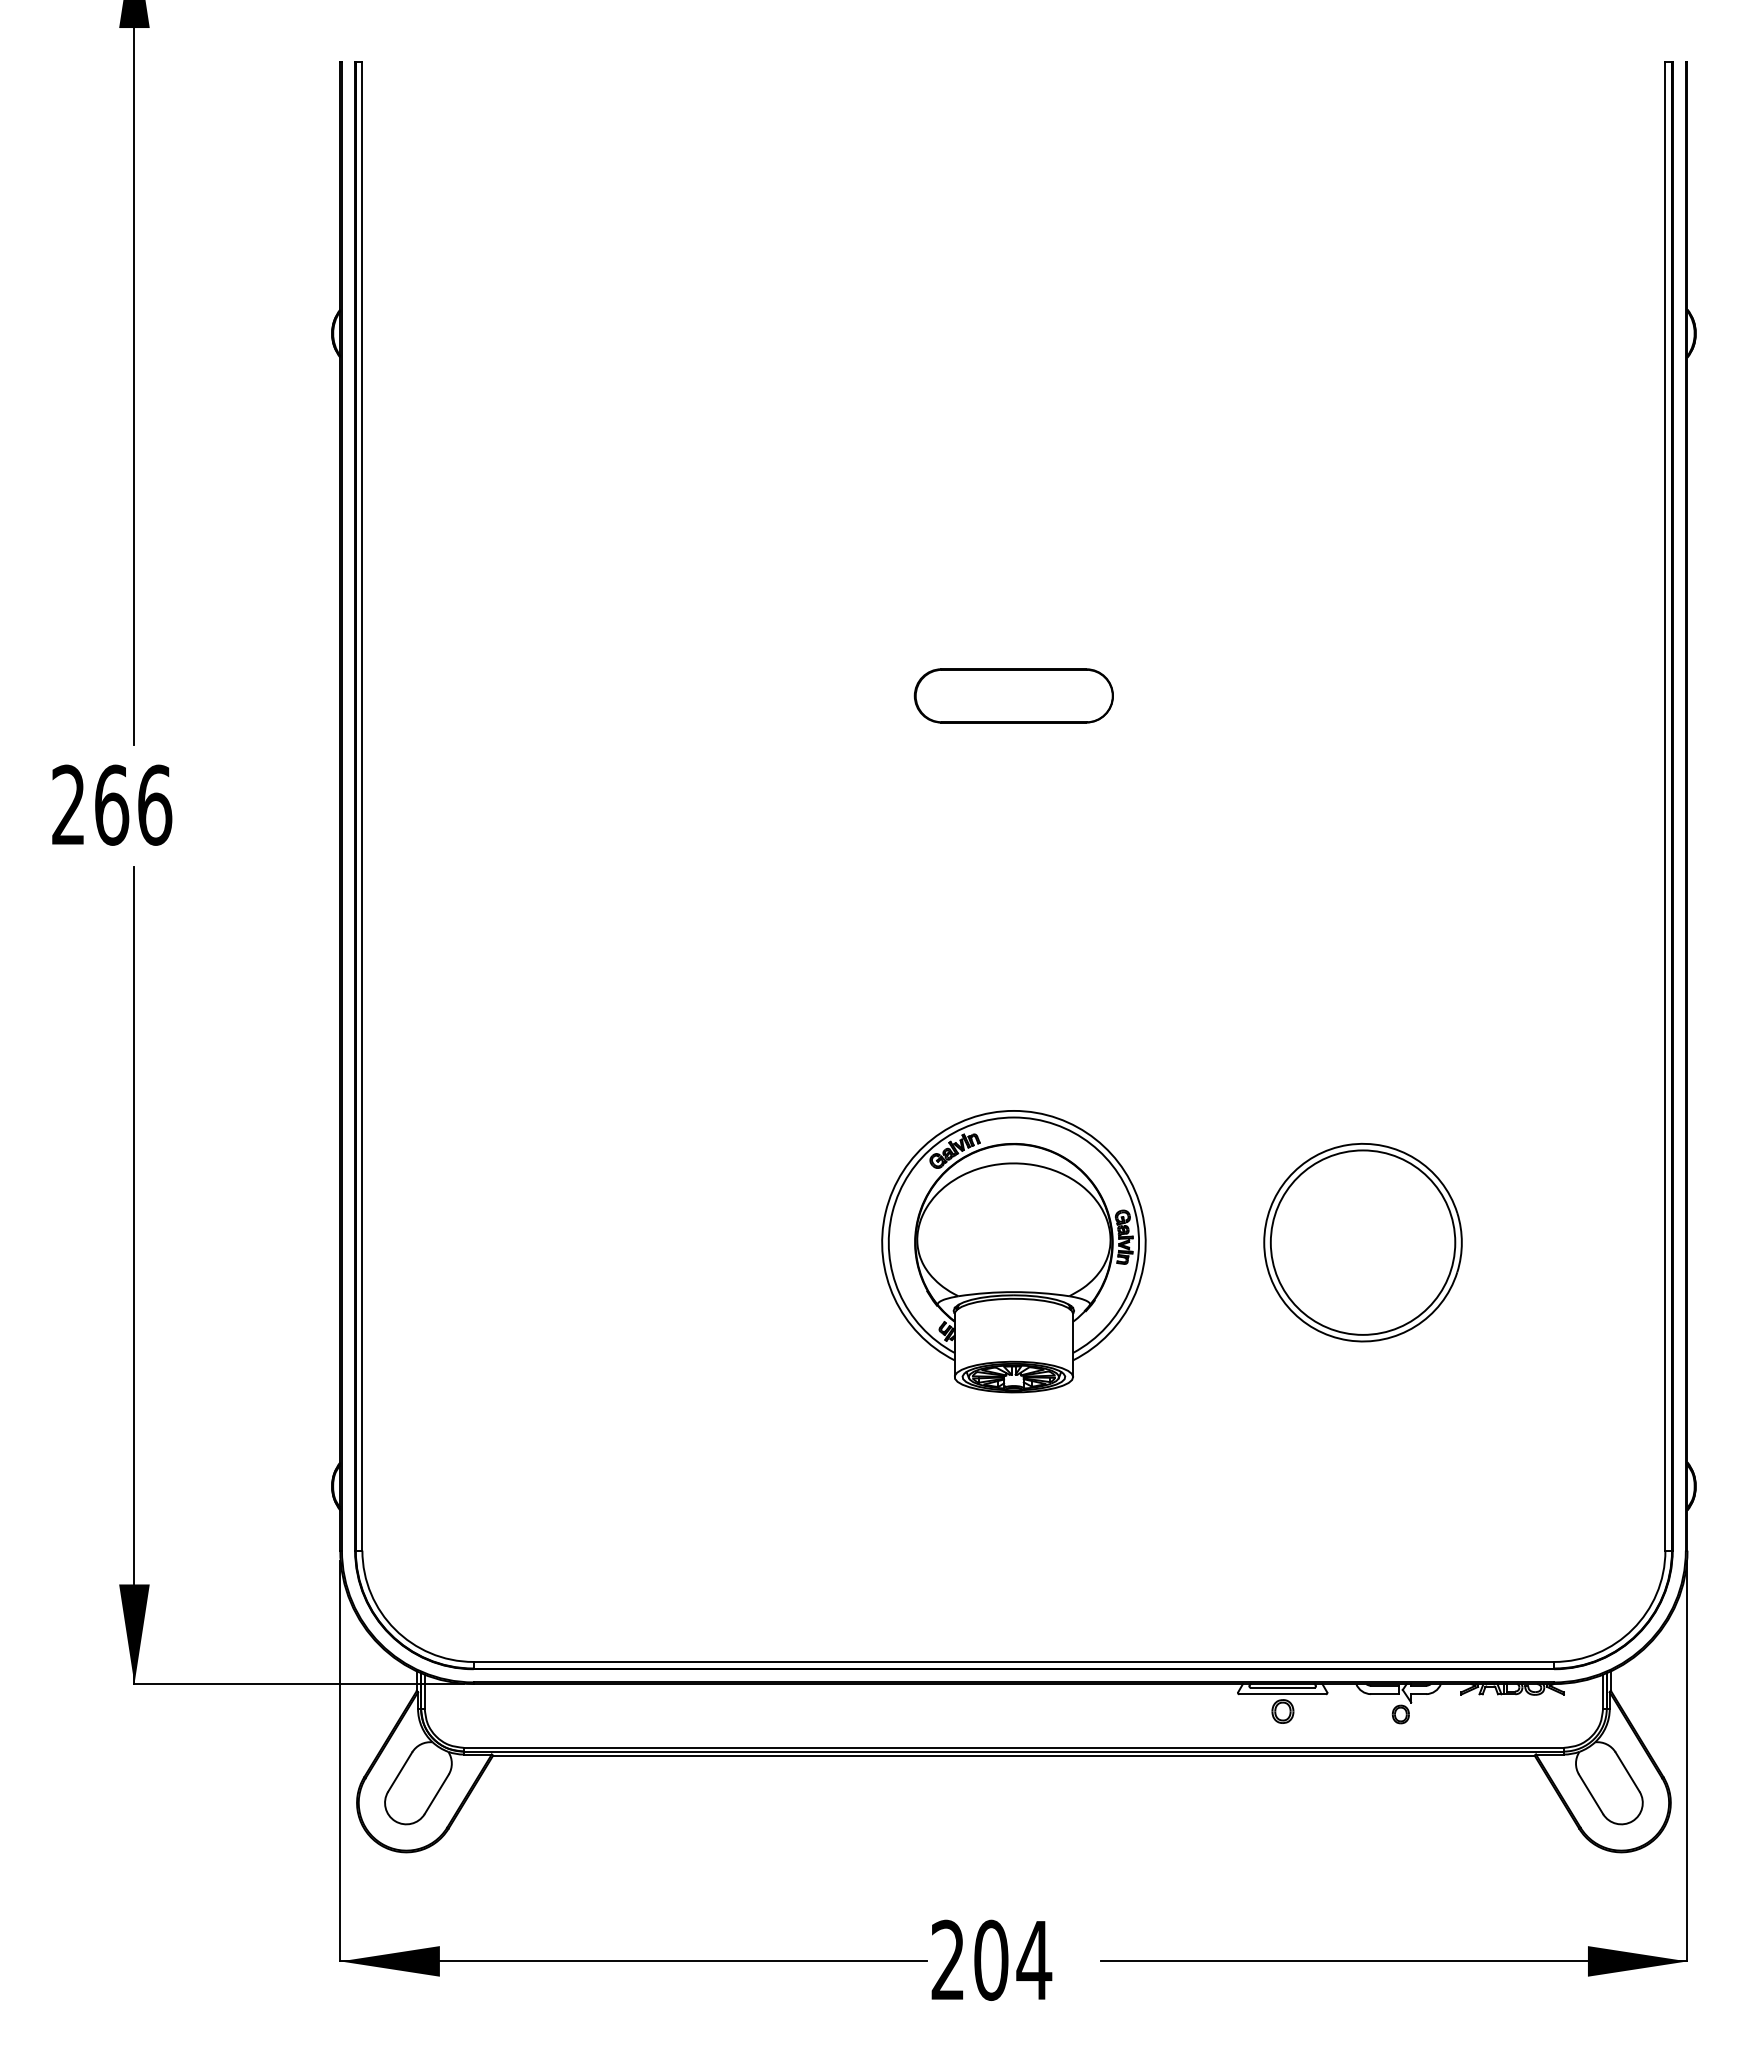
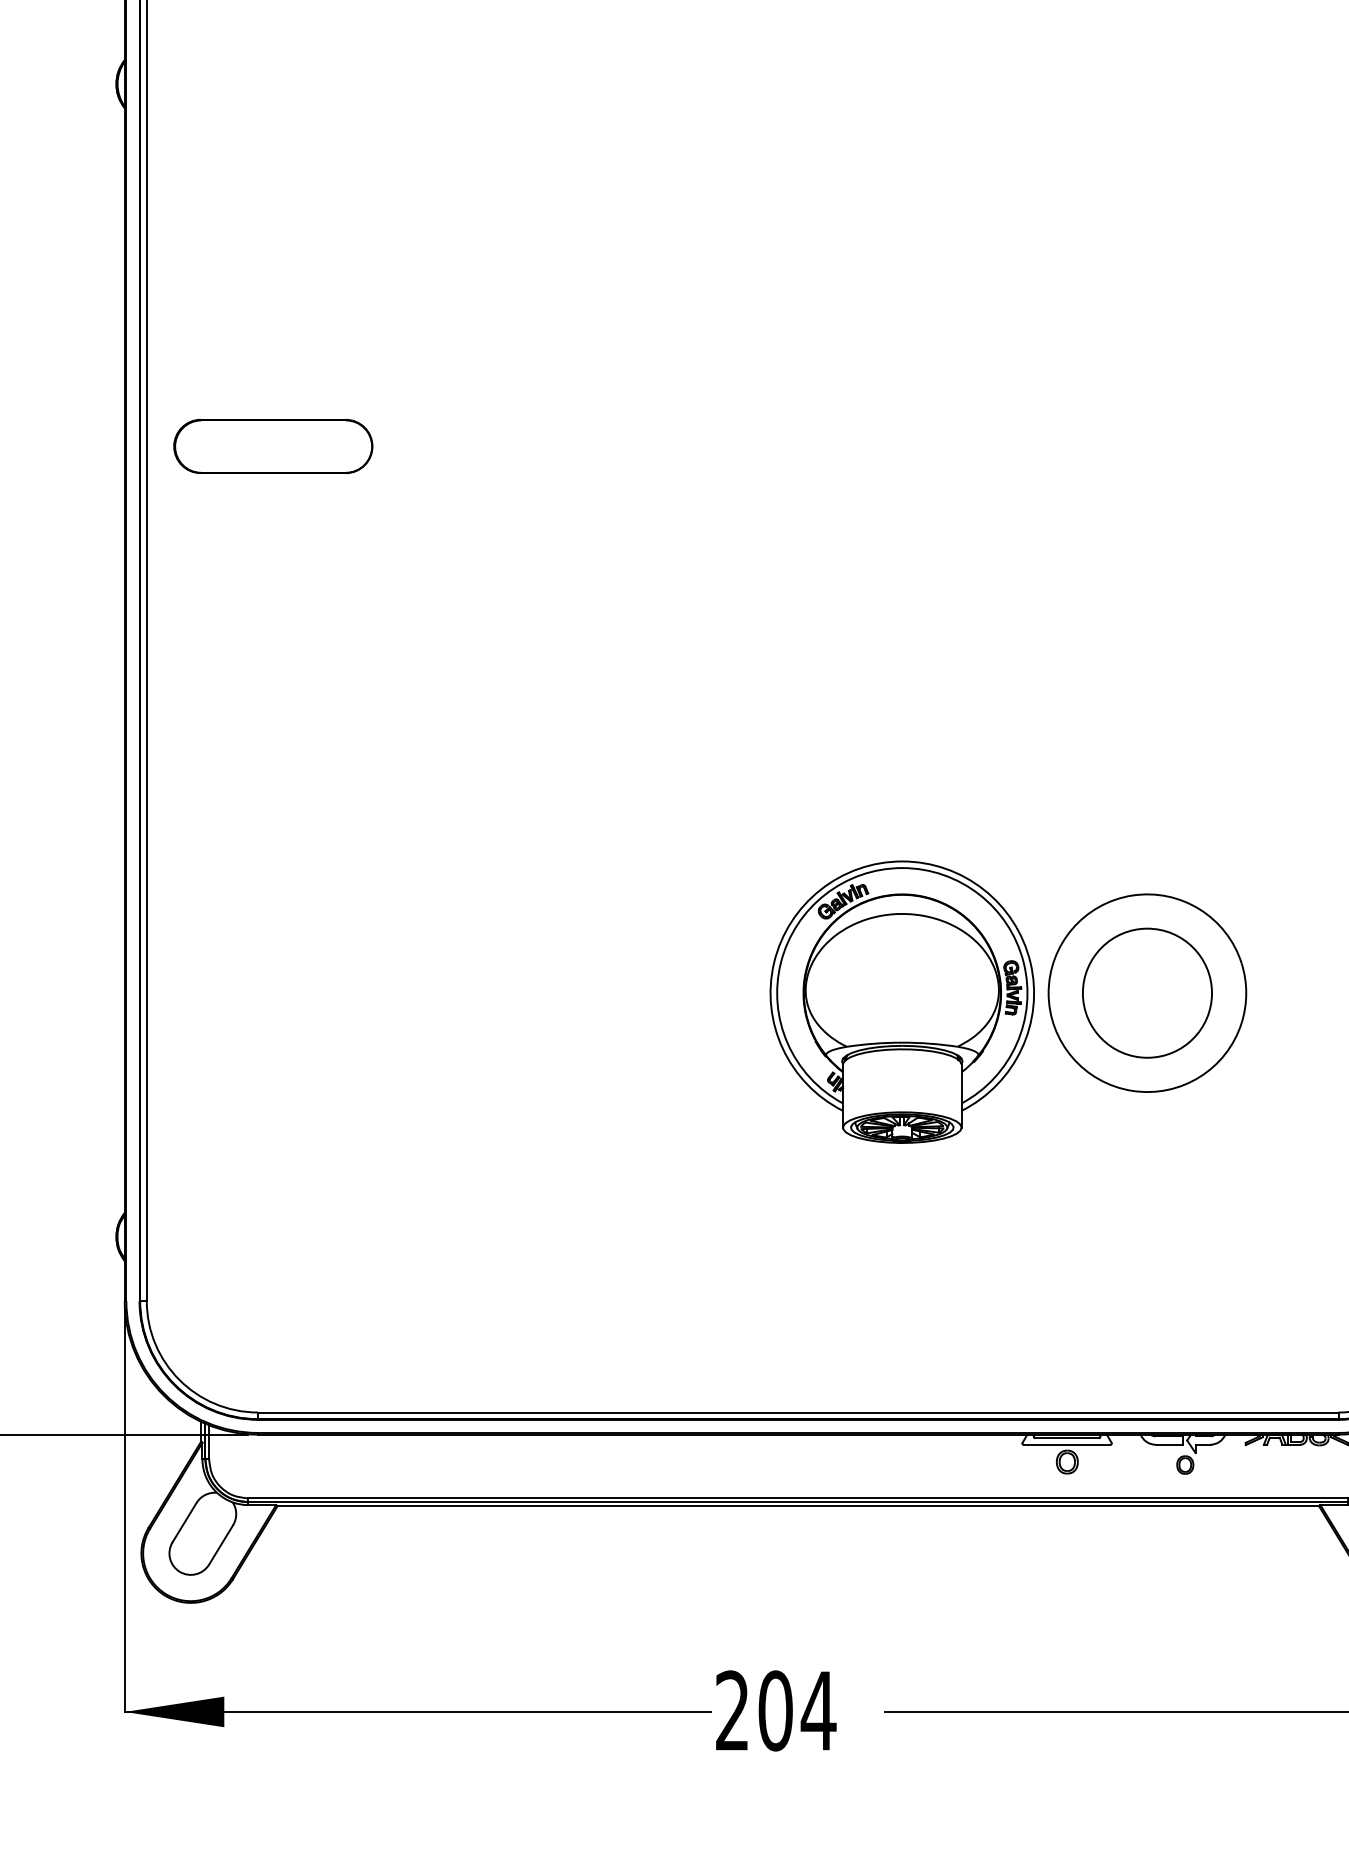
part: (1013, 695) -> (272, 446), moved
circle: (1362, 1242) -> (1146, 993), size x0.7
part: (1013, 1251) -> (901, 1002), moved

